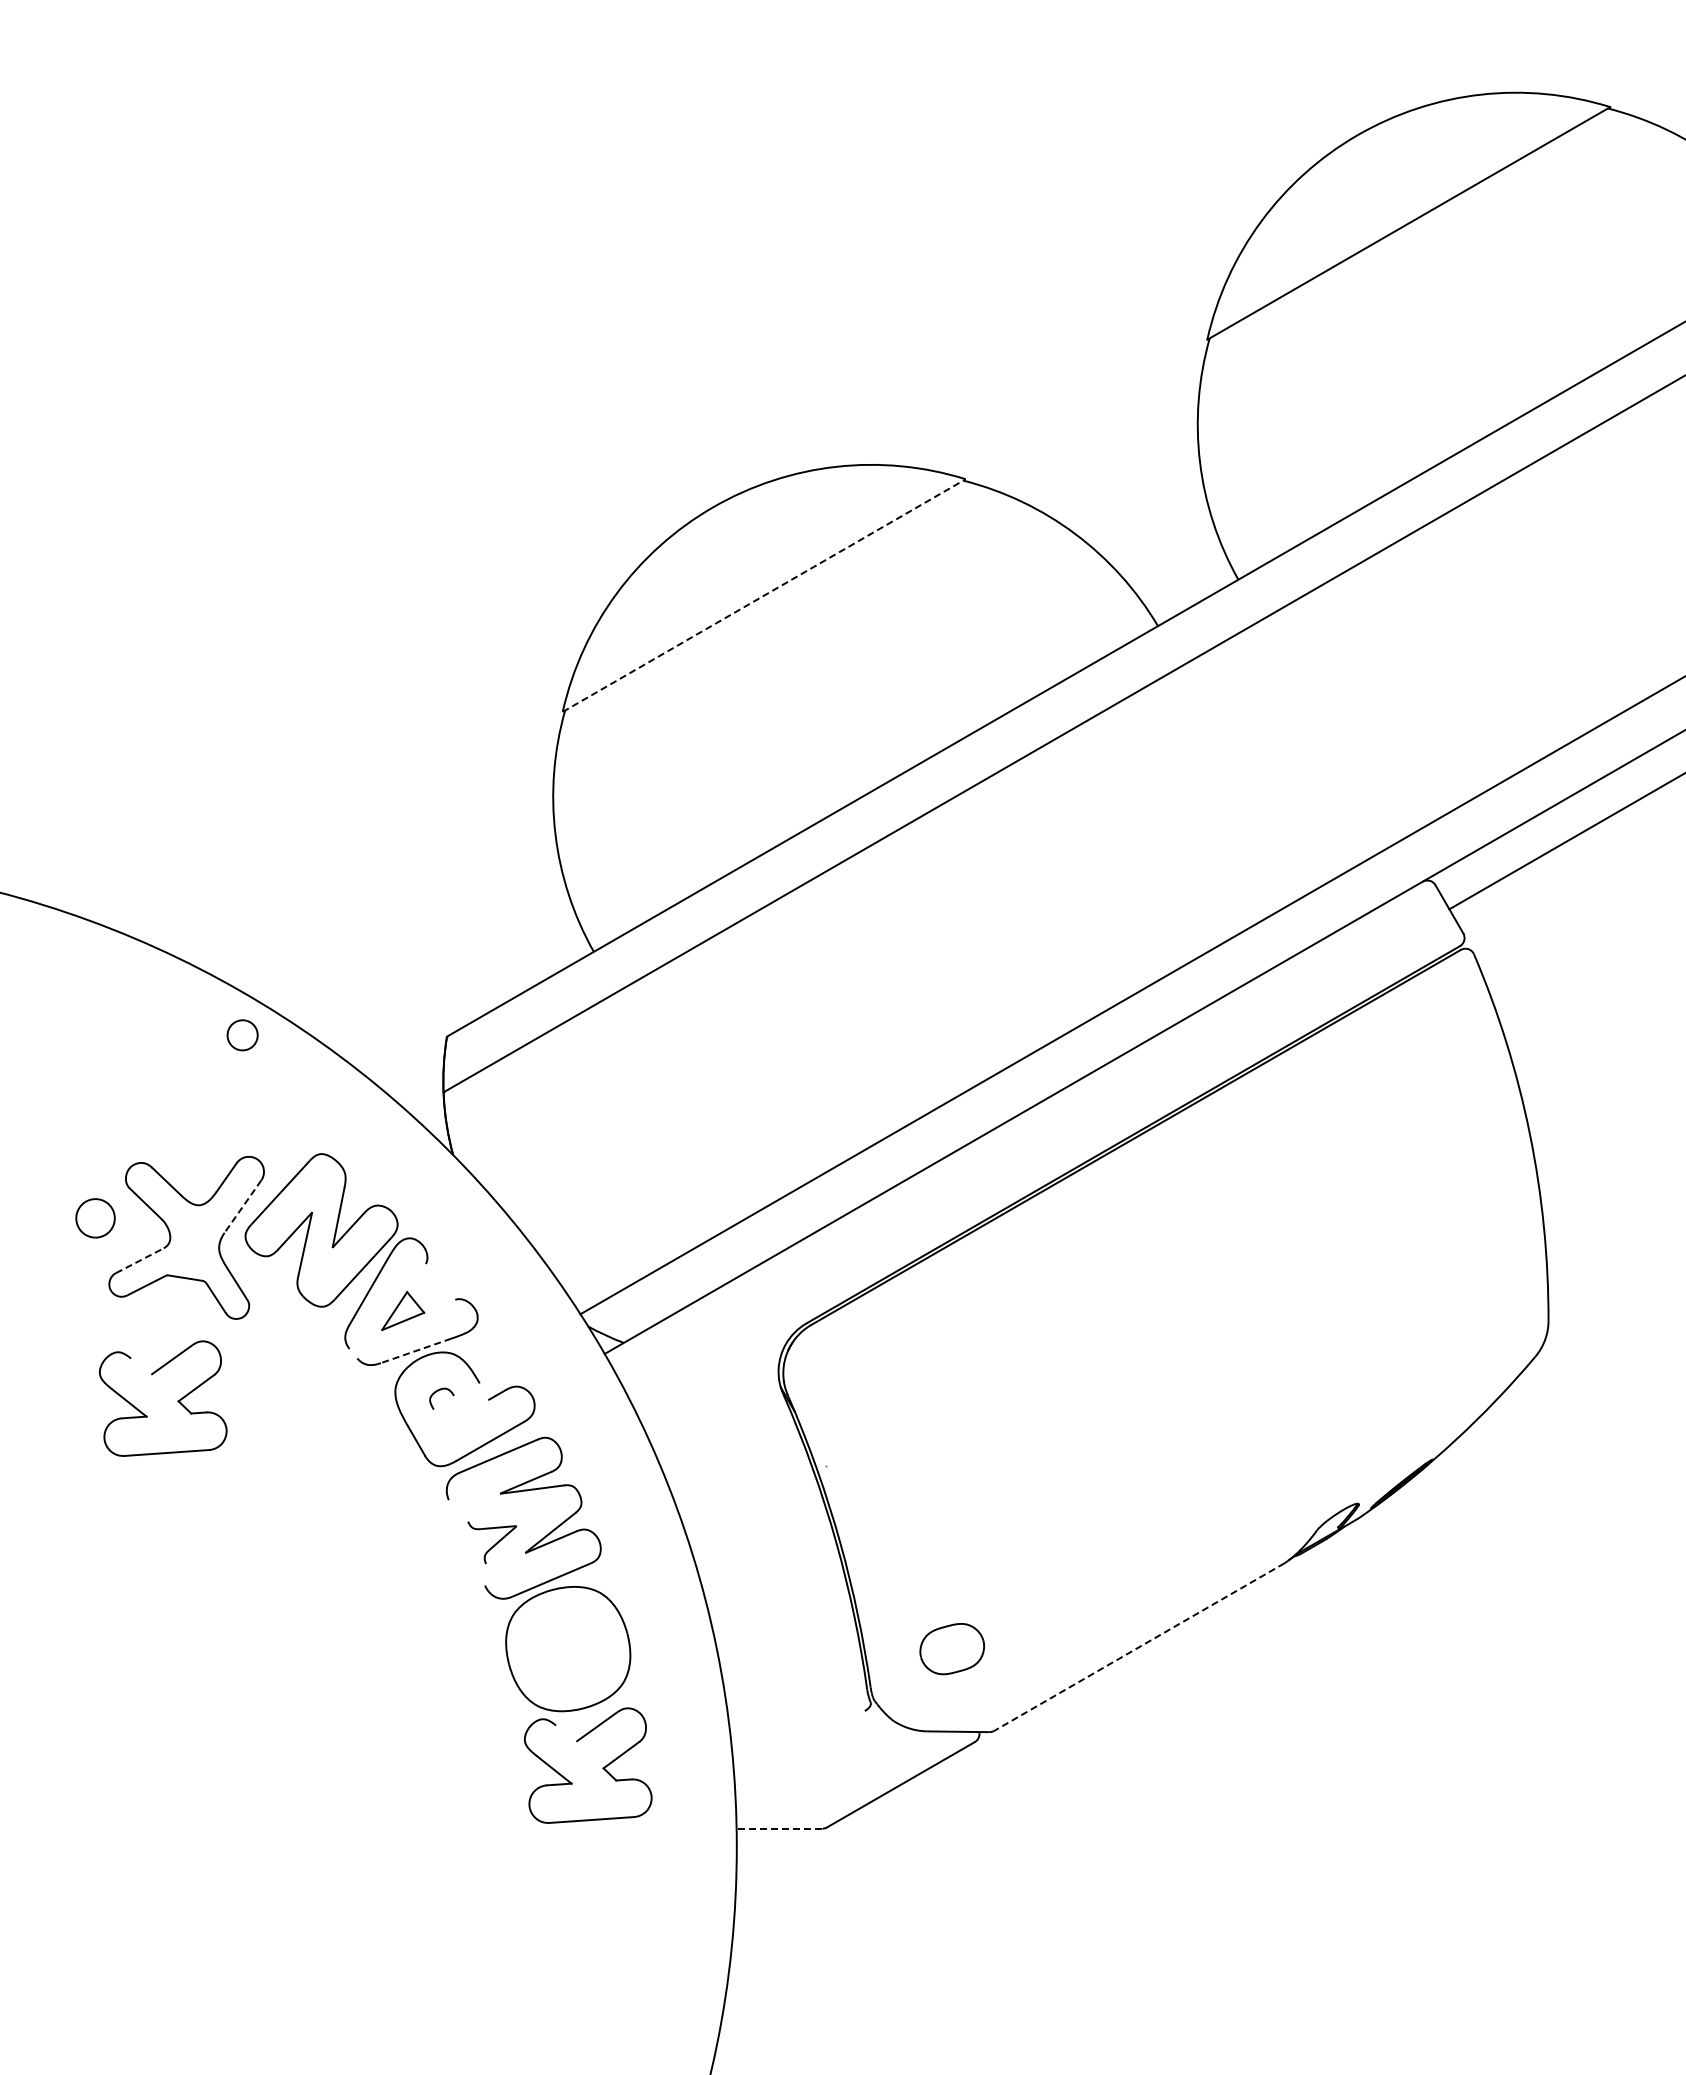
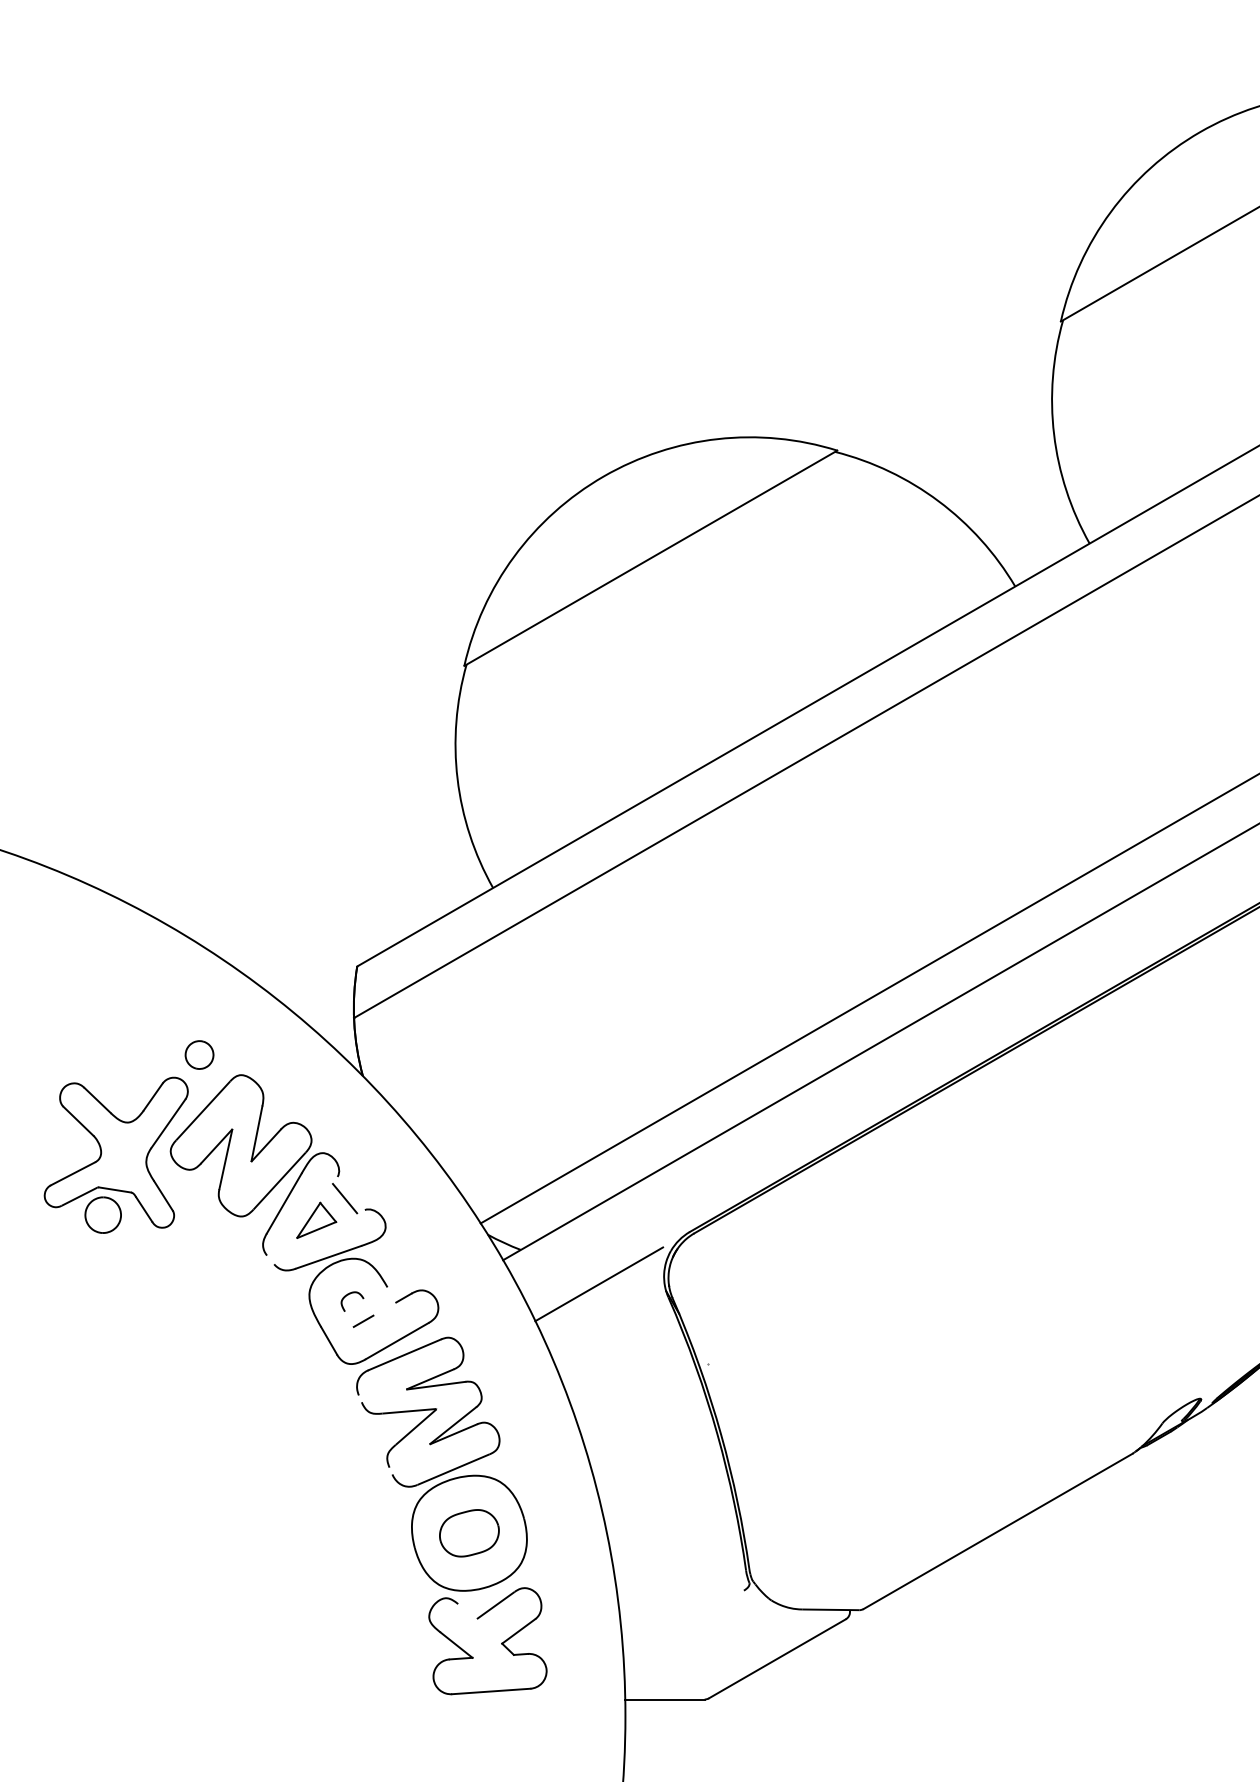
line: (764, 595) -> (651, 558), dashed -> solid
part: (242, 1035) -> (199, 1055), moved
line: (242, 1206) -> (167, 1123), dashed -> solid
part: (95, 1218) -> (103, 1215), moved
line: (139, 1260) -> (72, 1173), dashed -> solid
line: (433, 1287) -> (344, 1198), added
line: (415, 1351) -> (328, 1257), dashed -> solid
line: (708, 1379) -> (599, 1283), added
part: (177, 1400) -> (107, 1303), removed
line: (453, 1419) -> (363, 1320), added
part: (492, 1542) -> (399, 1434), size x1.67
line: (1139, 1647) -> (998, 1531), dashed -> solid
part: (951, 1649) -> (468, 1533), moved
line: (779, 1828) -> (664, 1699), dashed -> solid

